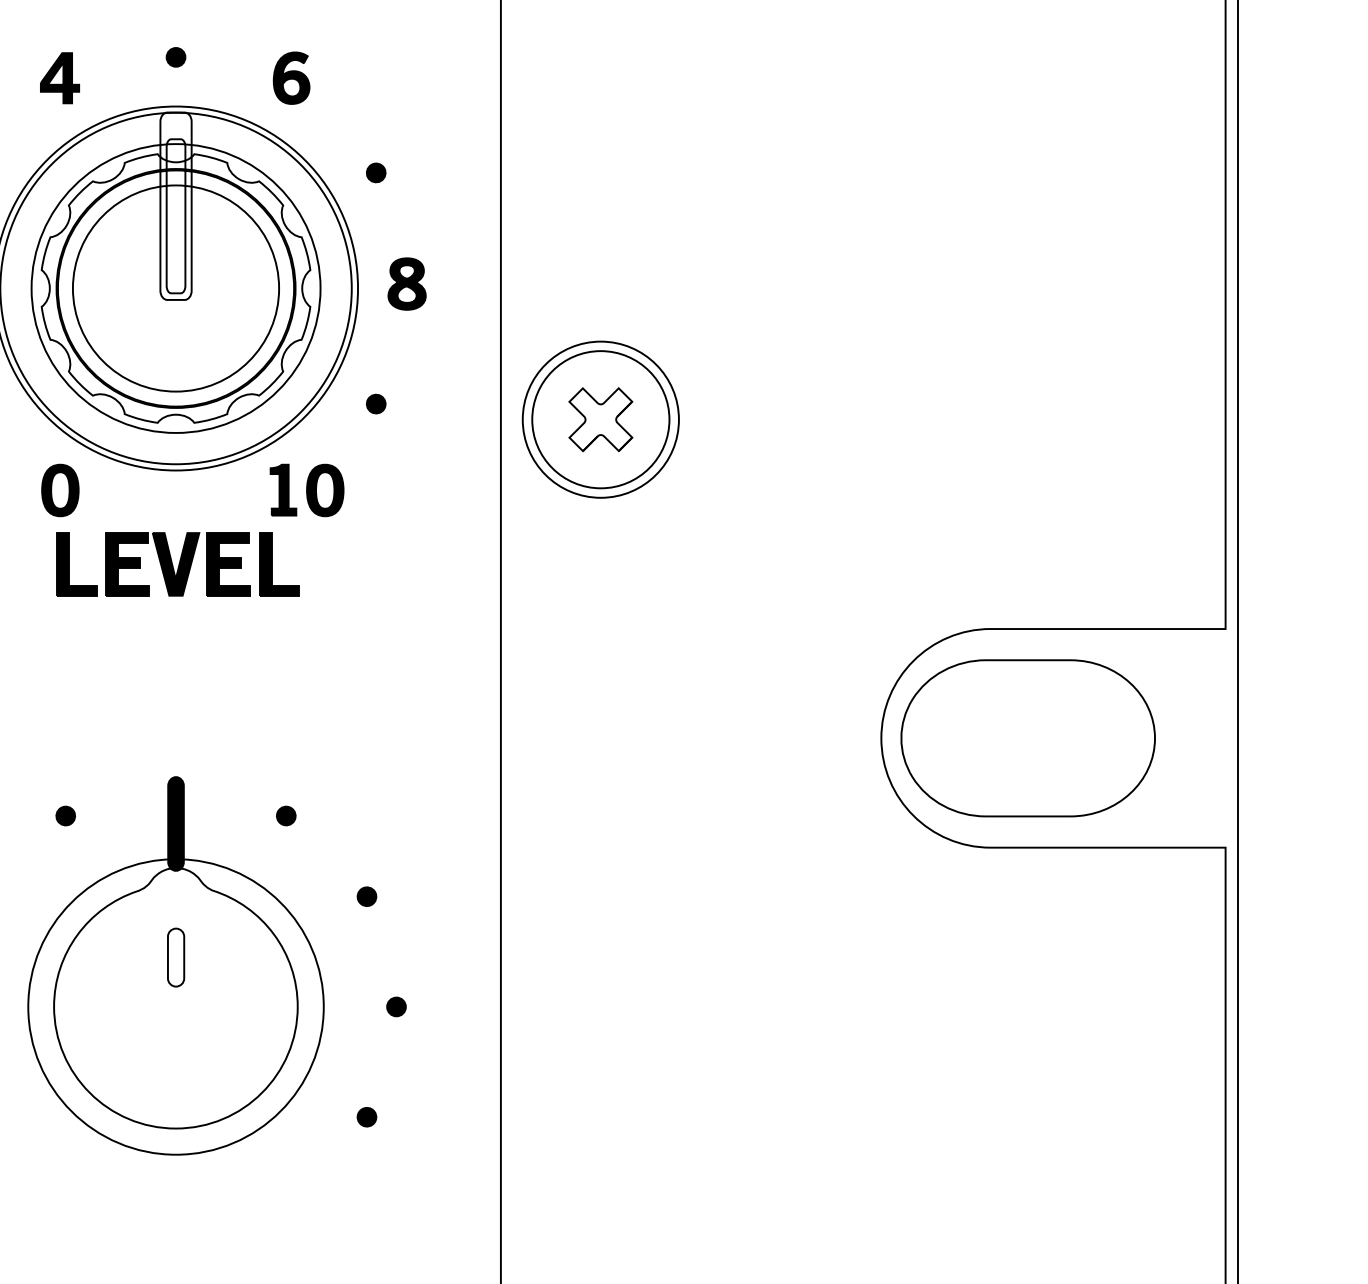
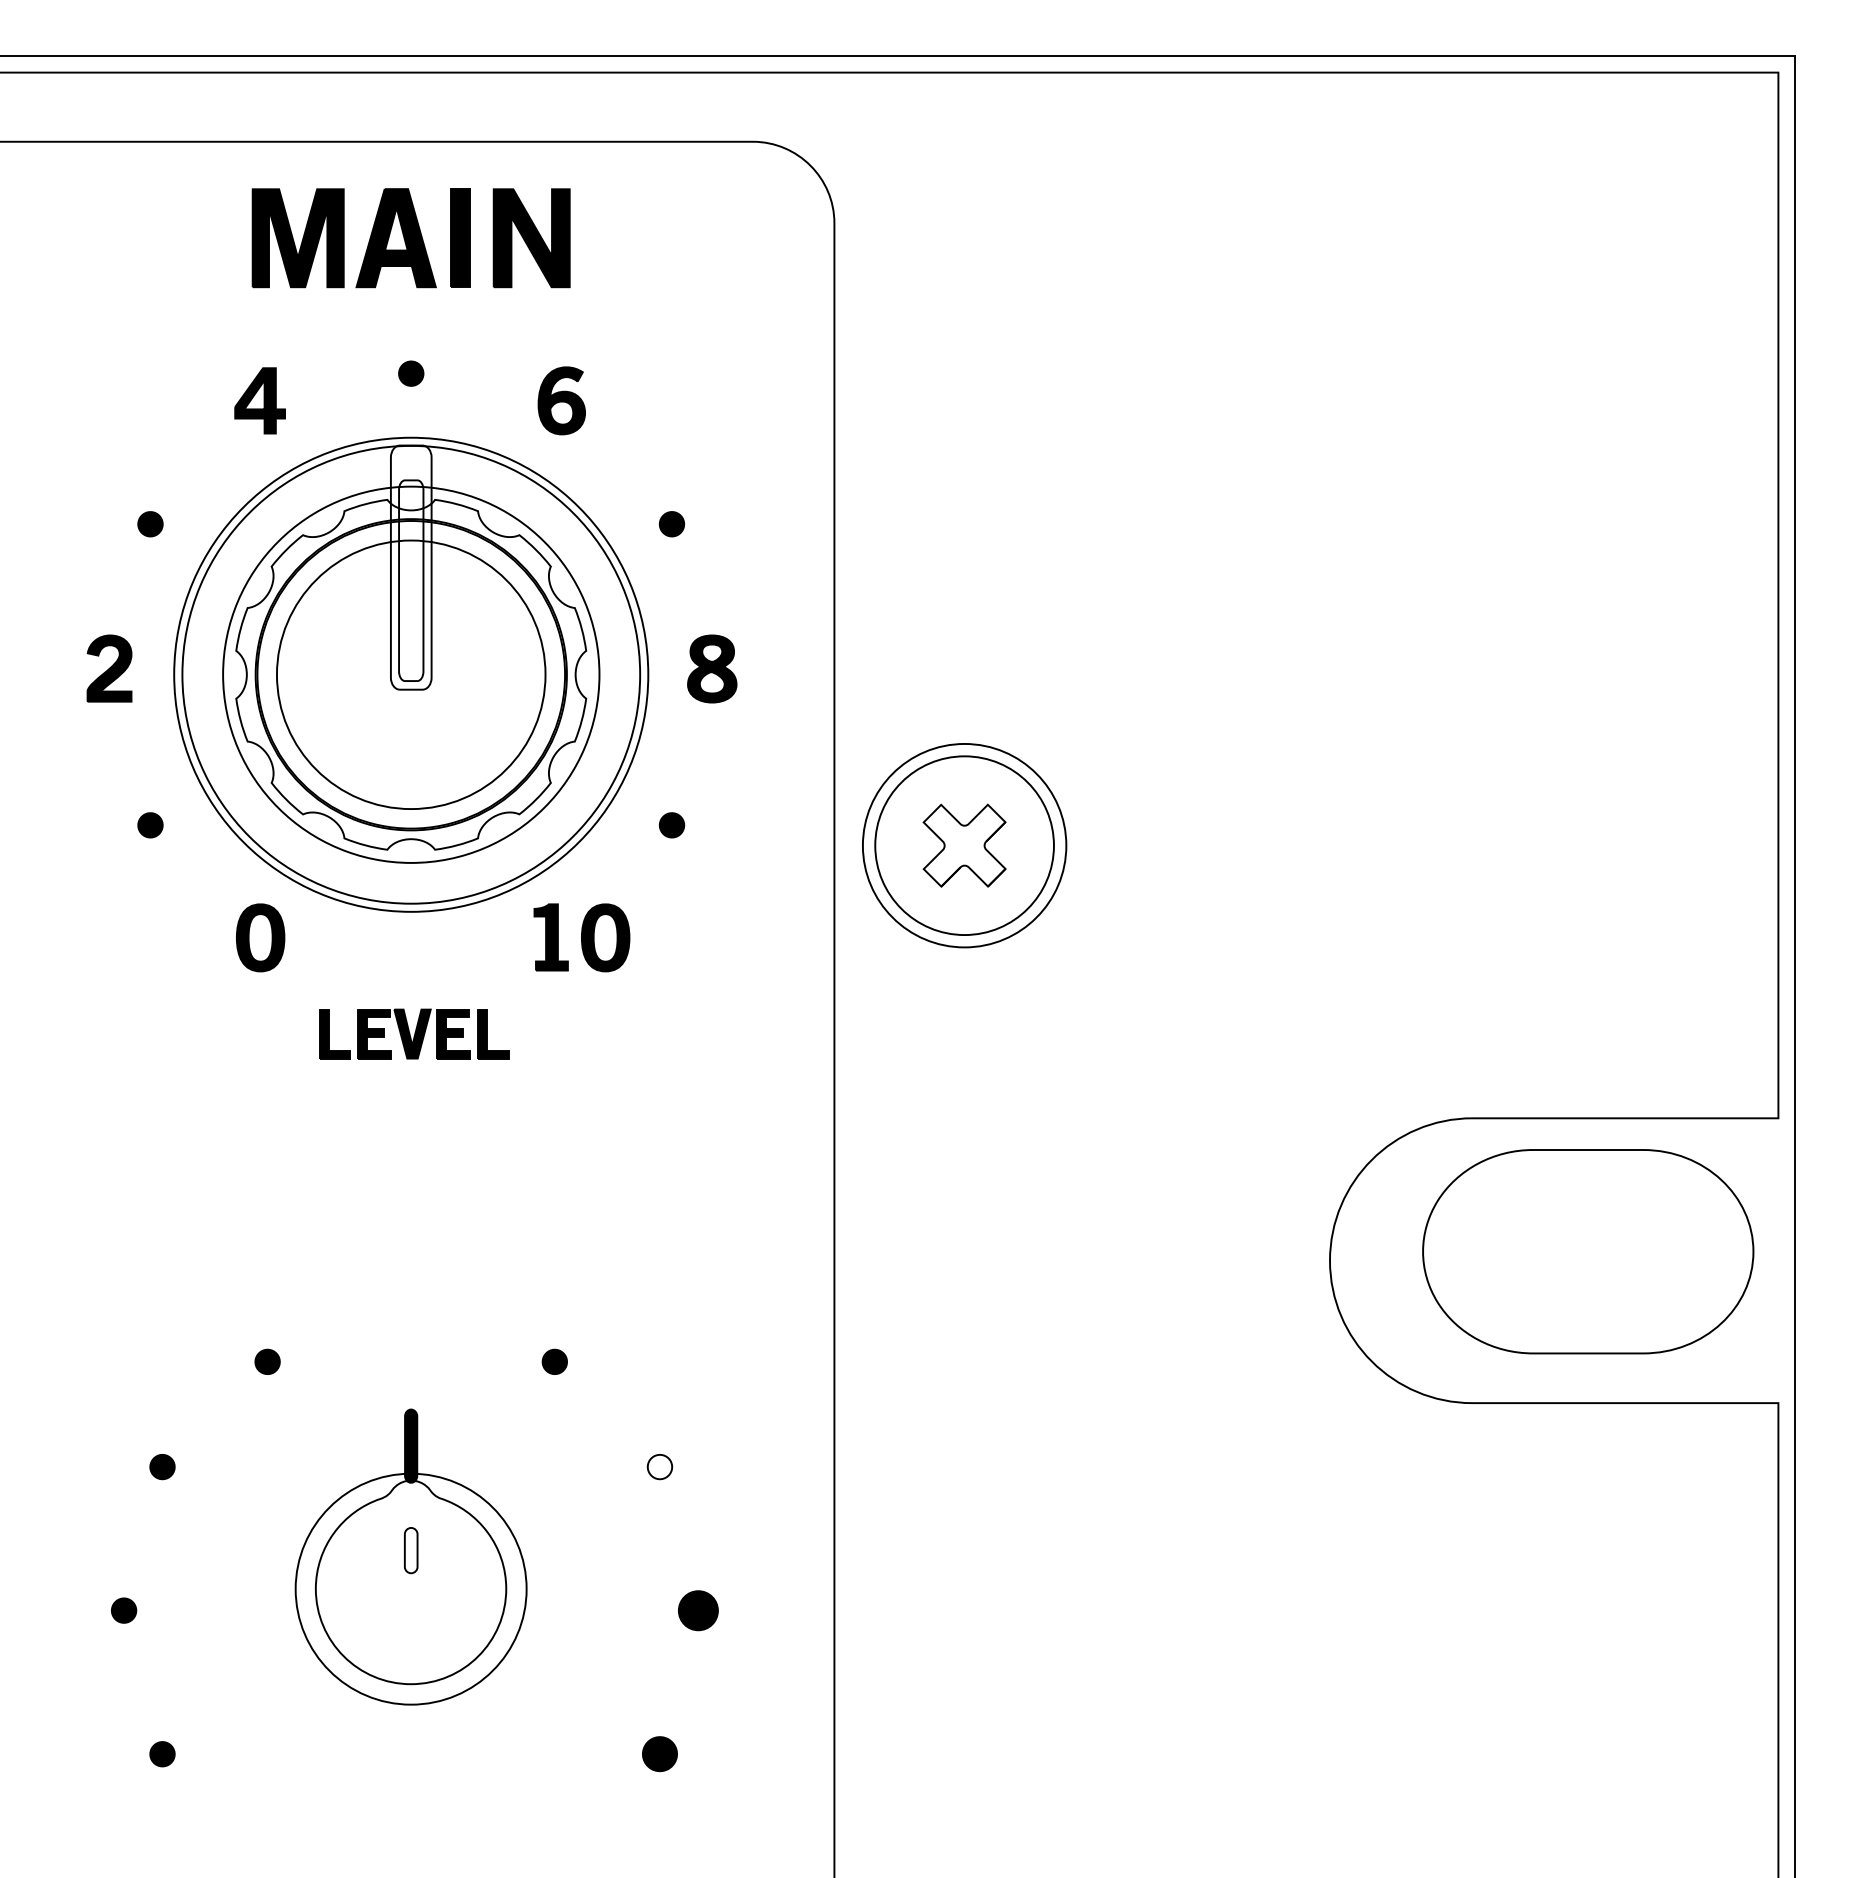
part: (178, 563) -> (414, 1033), size x0.6
part: (1028, 738) -> (1588, 1251), moved
fill: (366, 896) -> (659, 1466), removed
part: (175, 965) -> (410, 1556), size x0.6
part: (396, 1006) -> (698, 1610), size x1.6
part: (366, 1117) -> (659, 1754), size x1.4

